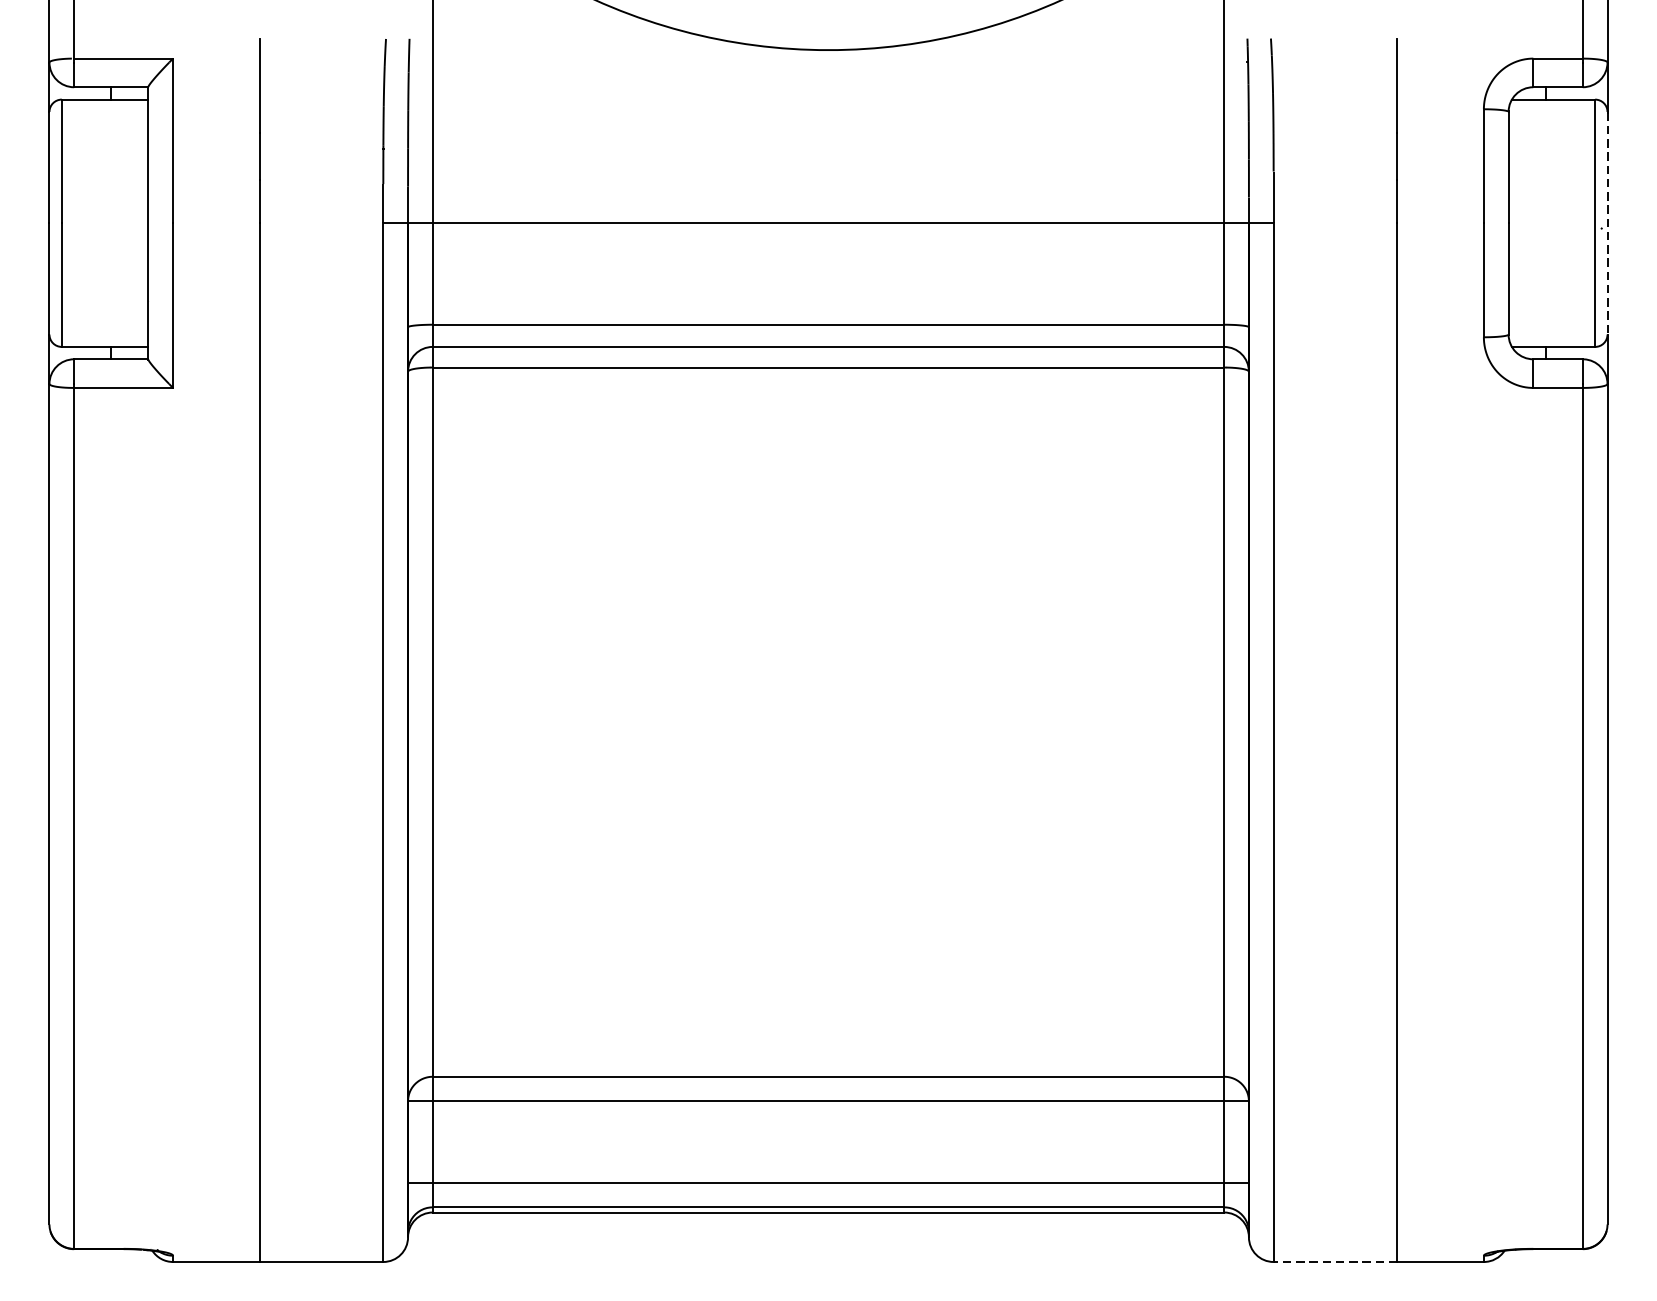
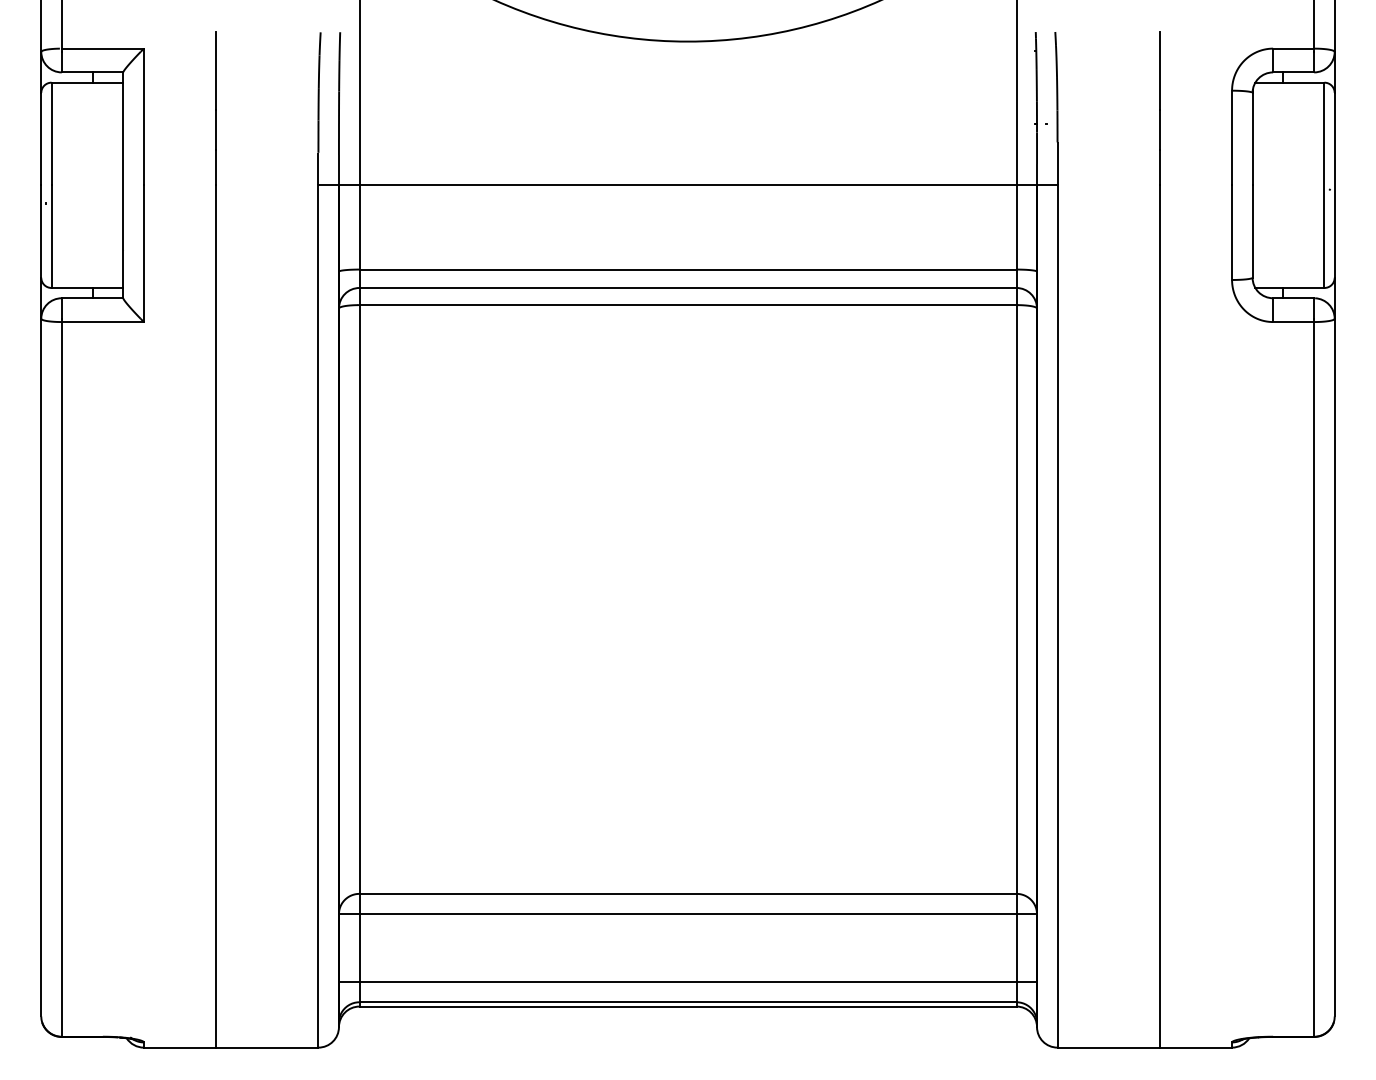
line: (1607, 224) -> (1334, 186), dashed -> solid
line: (1335, 1261) -> (1108, 1047), dashed -> solid

